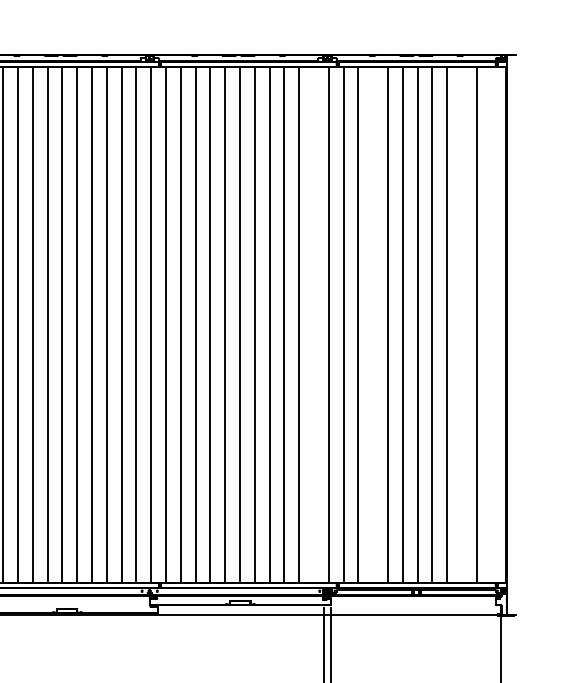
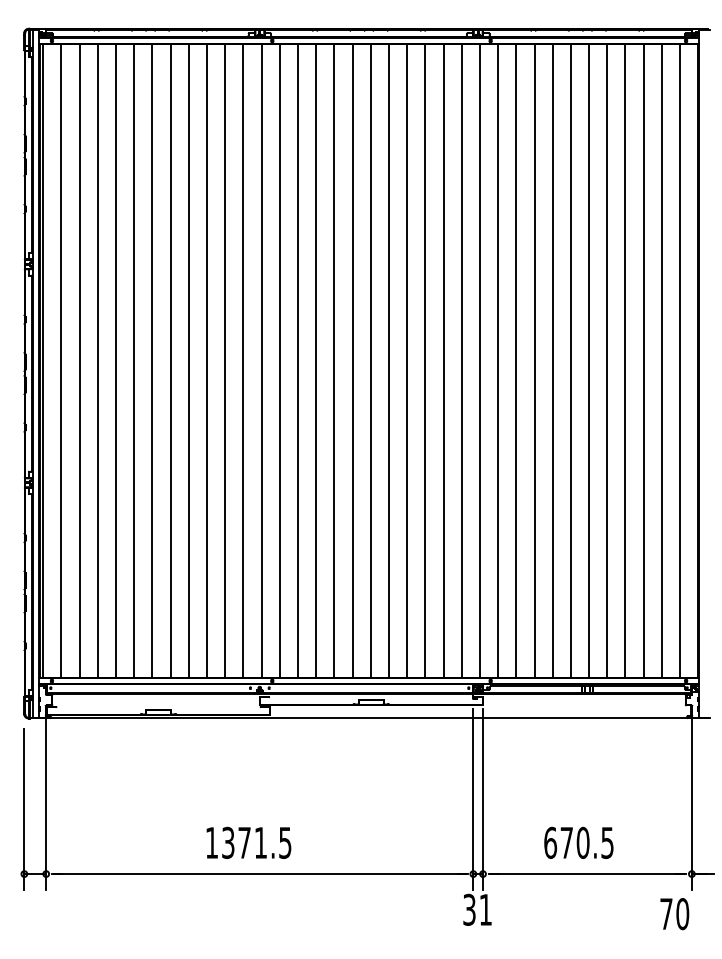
line: (313, 324) -> (461, 360), added
line: (373, 324) -> (534, 360), added
line: (461, 324) -> (643, 360), added
line: (492, 324) -> (680, 360), added

